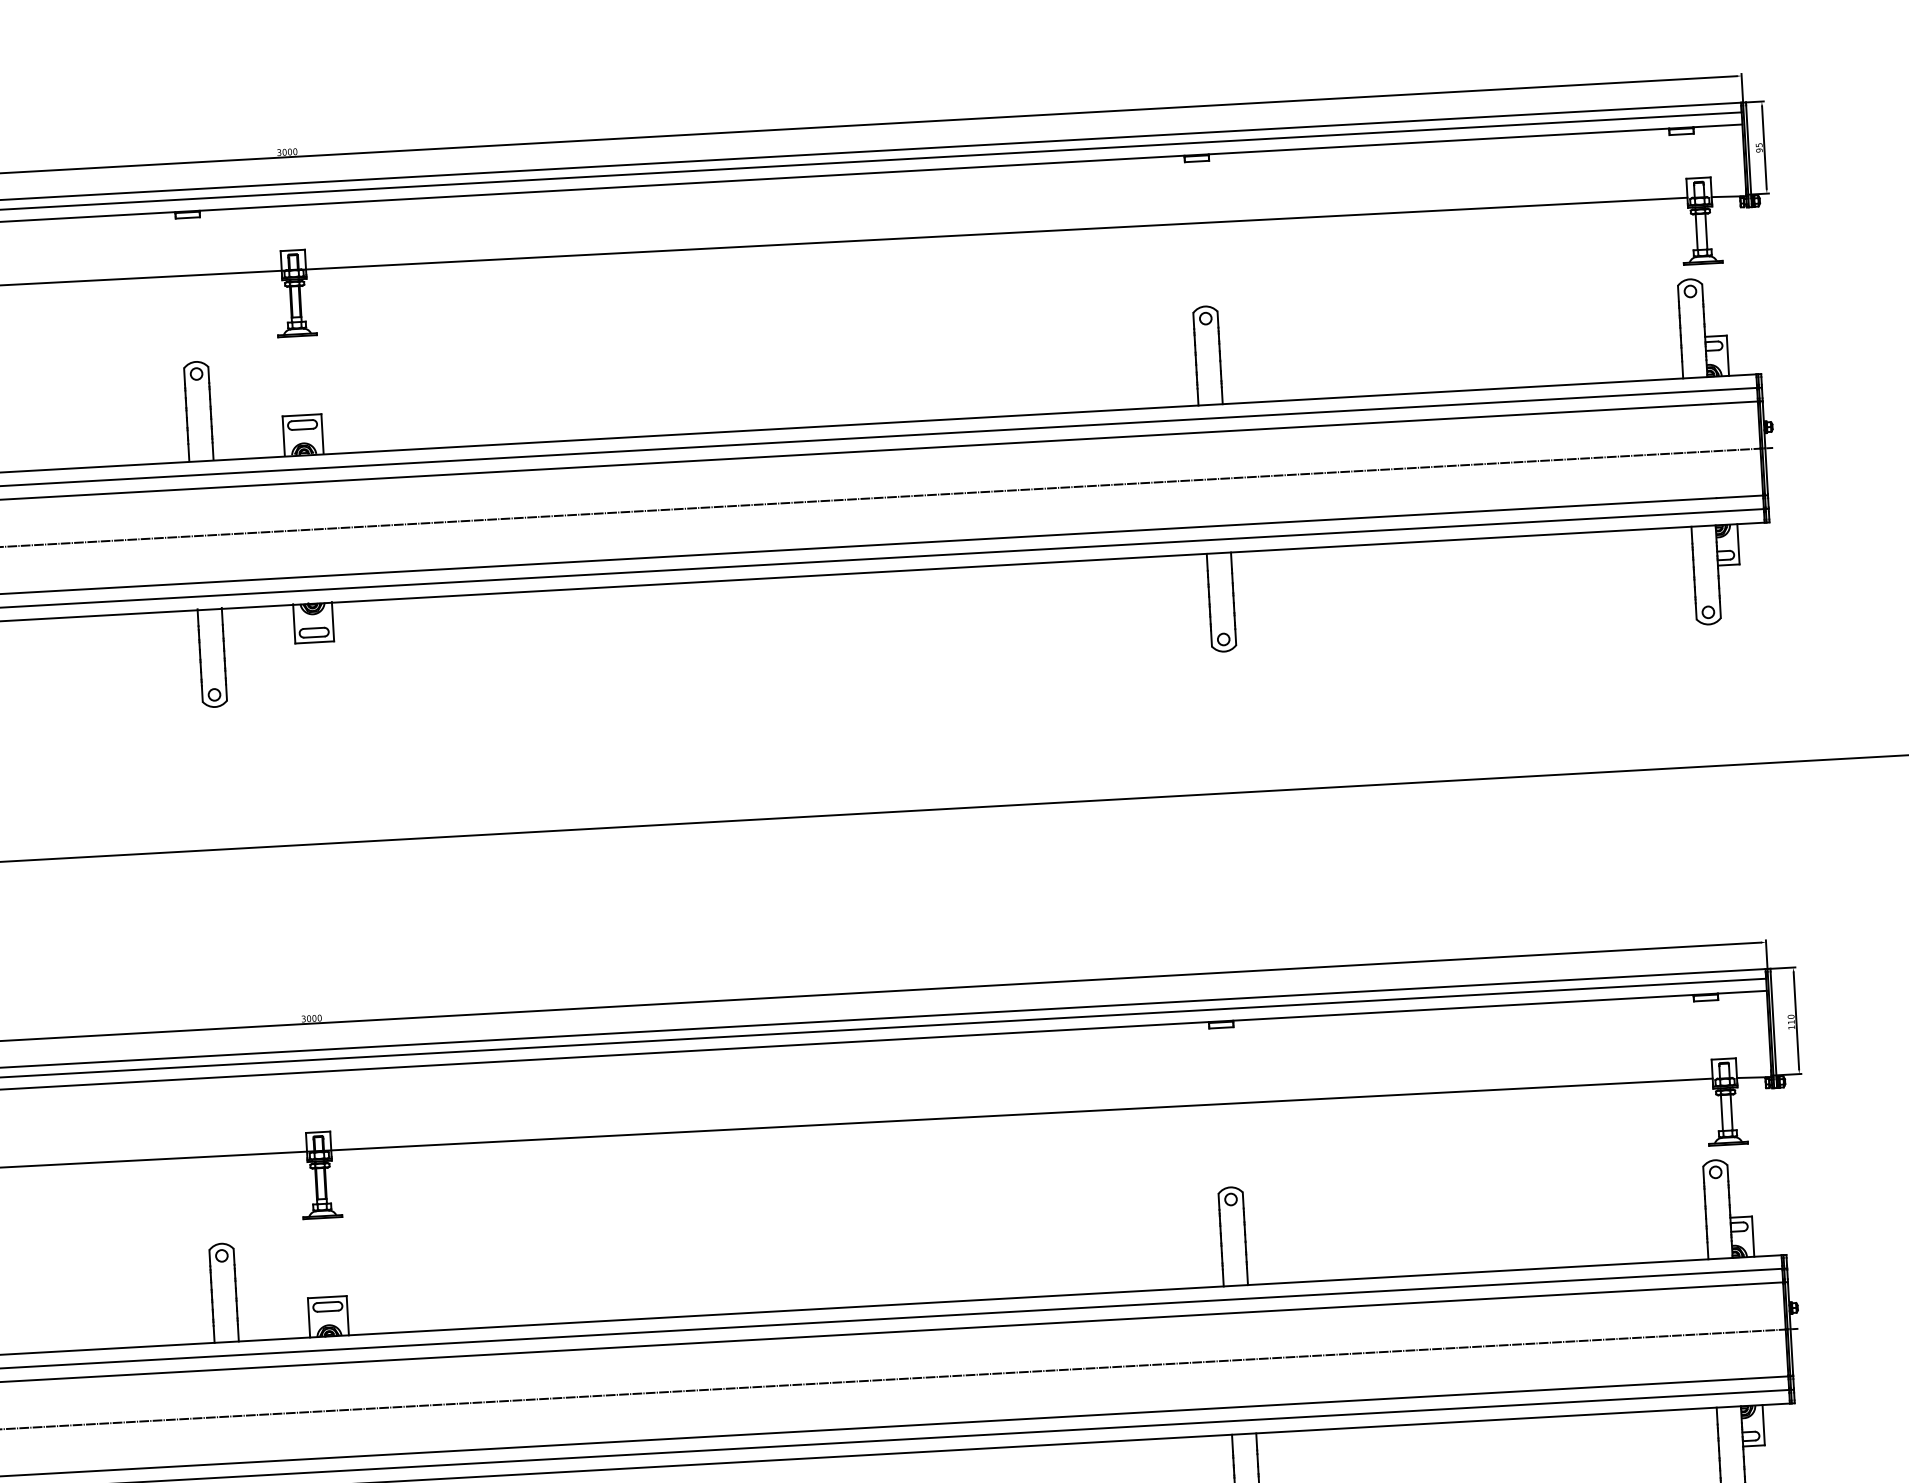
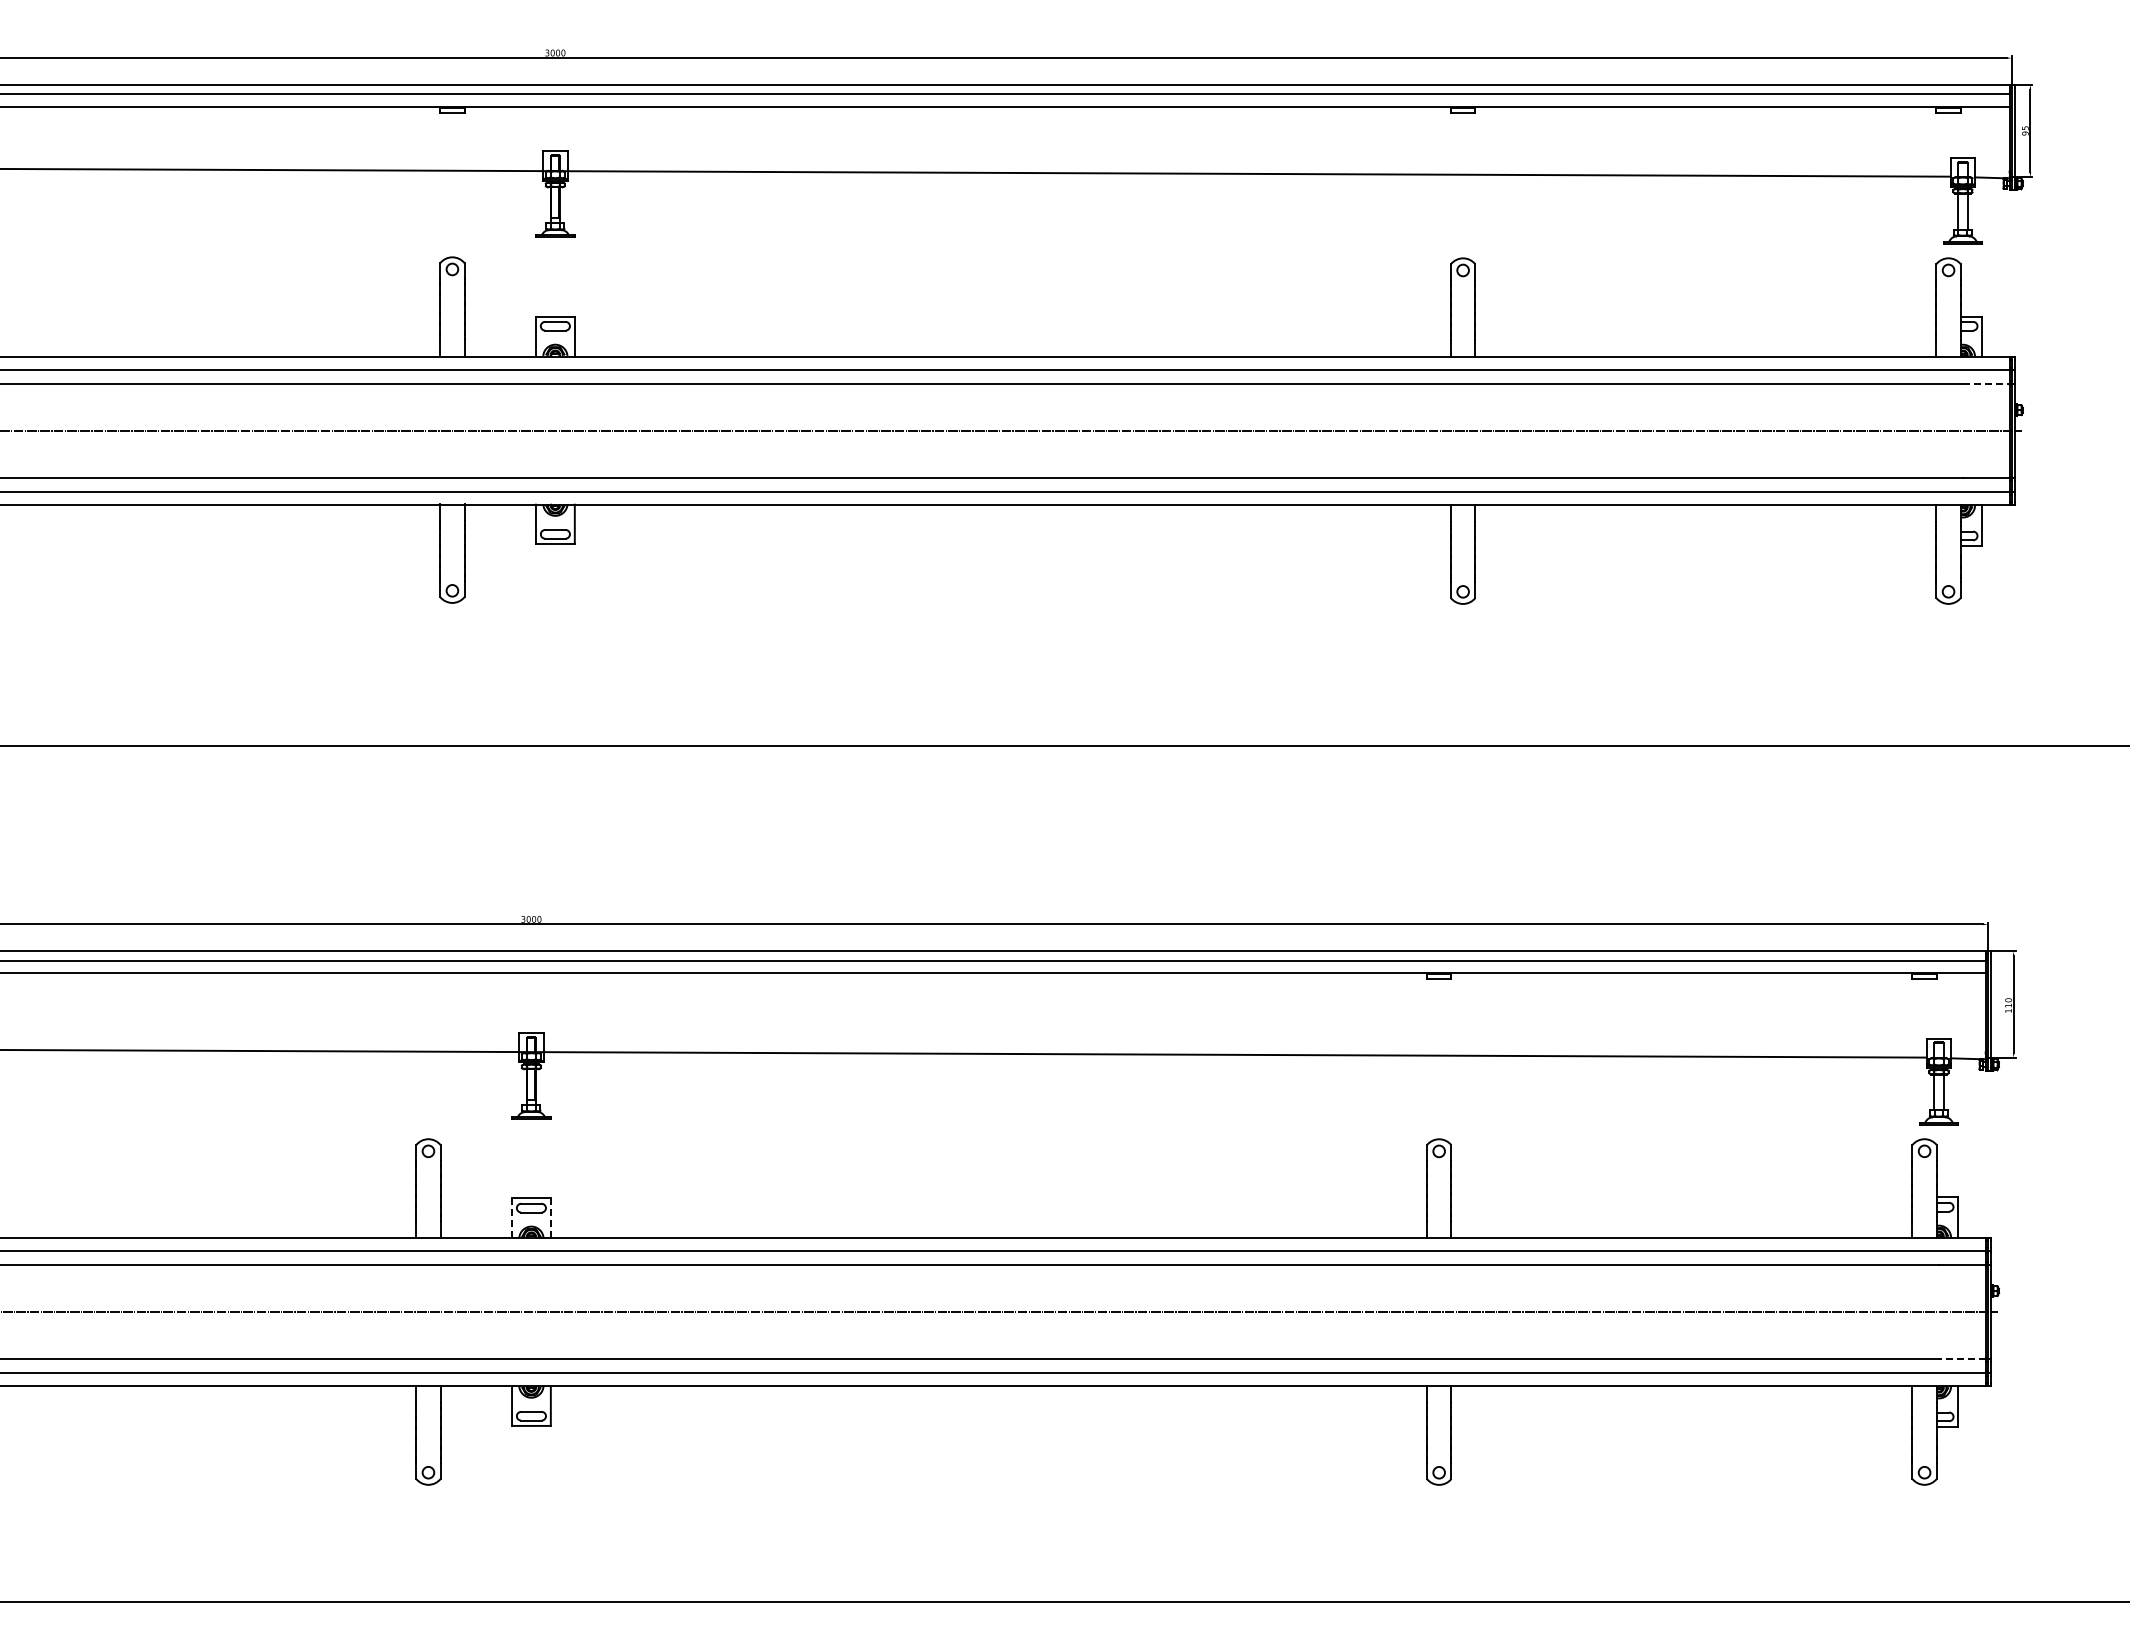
line: (1734, 403) -> (1986, 384), solid -> dashed
line: (347, 1316) -> (550, 1218), solid -> dashed
line: (309, 1318) -> (512, 1218), solid -> dashed
line: (1764, 1378) -> (1961, 1359), solid -> dashed

